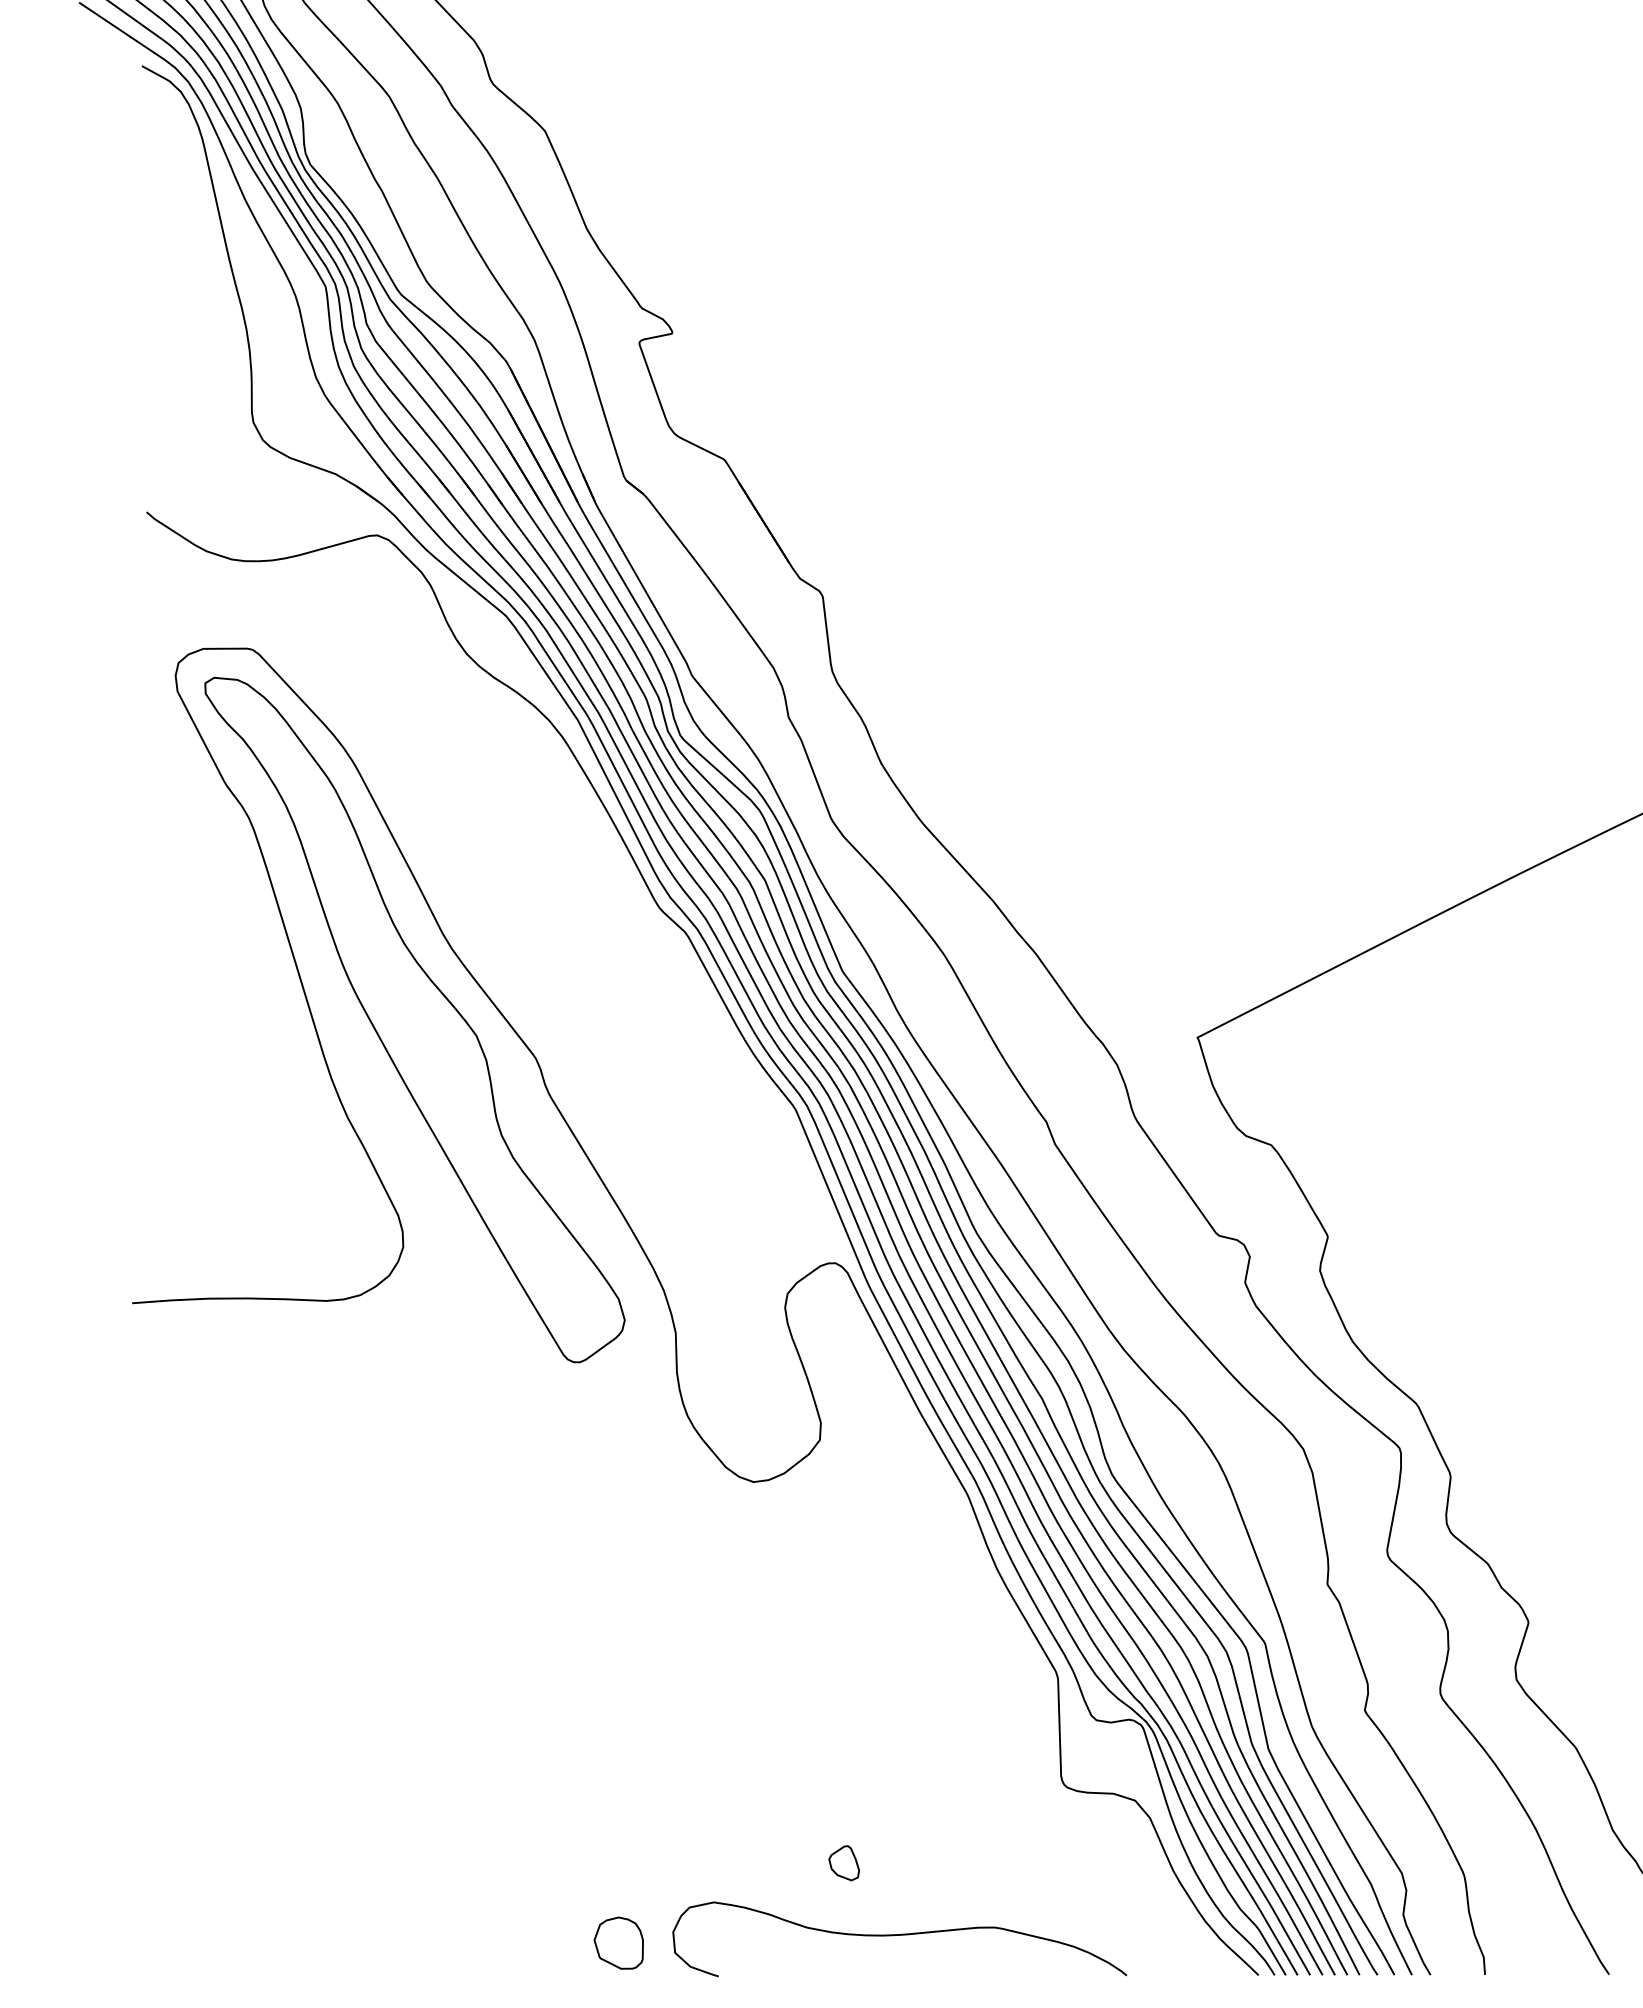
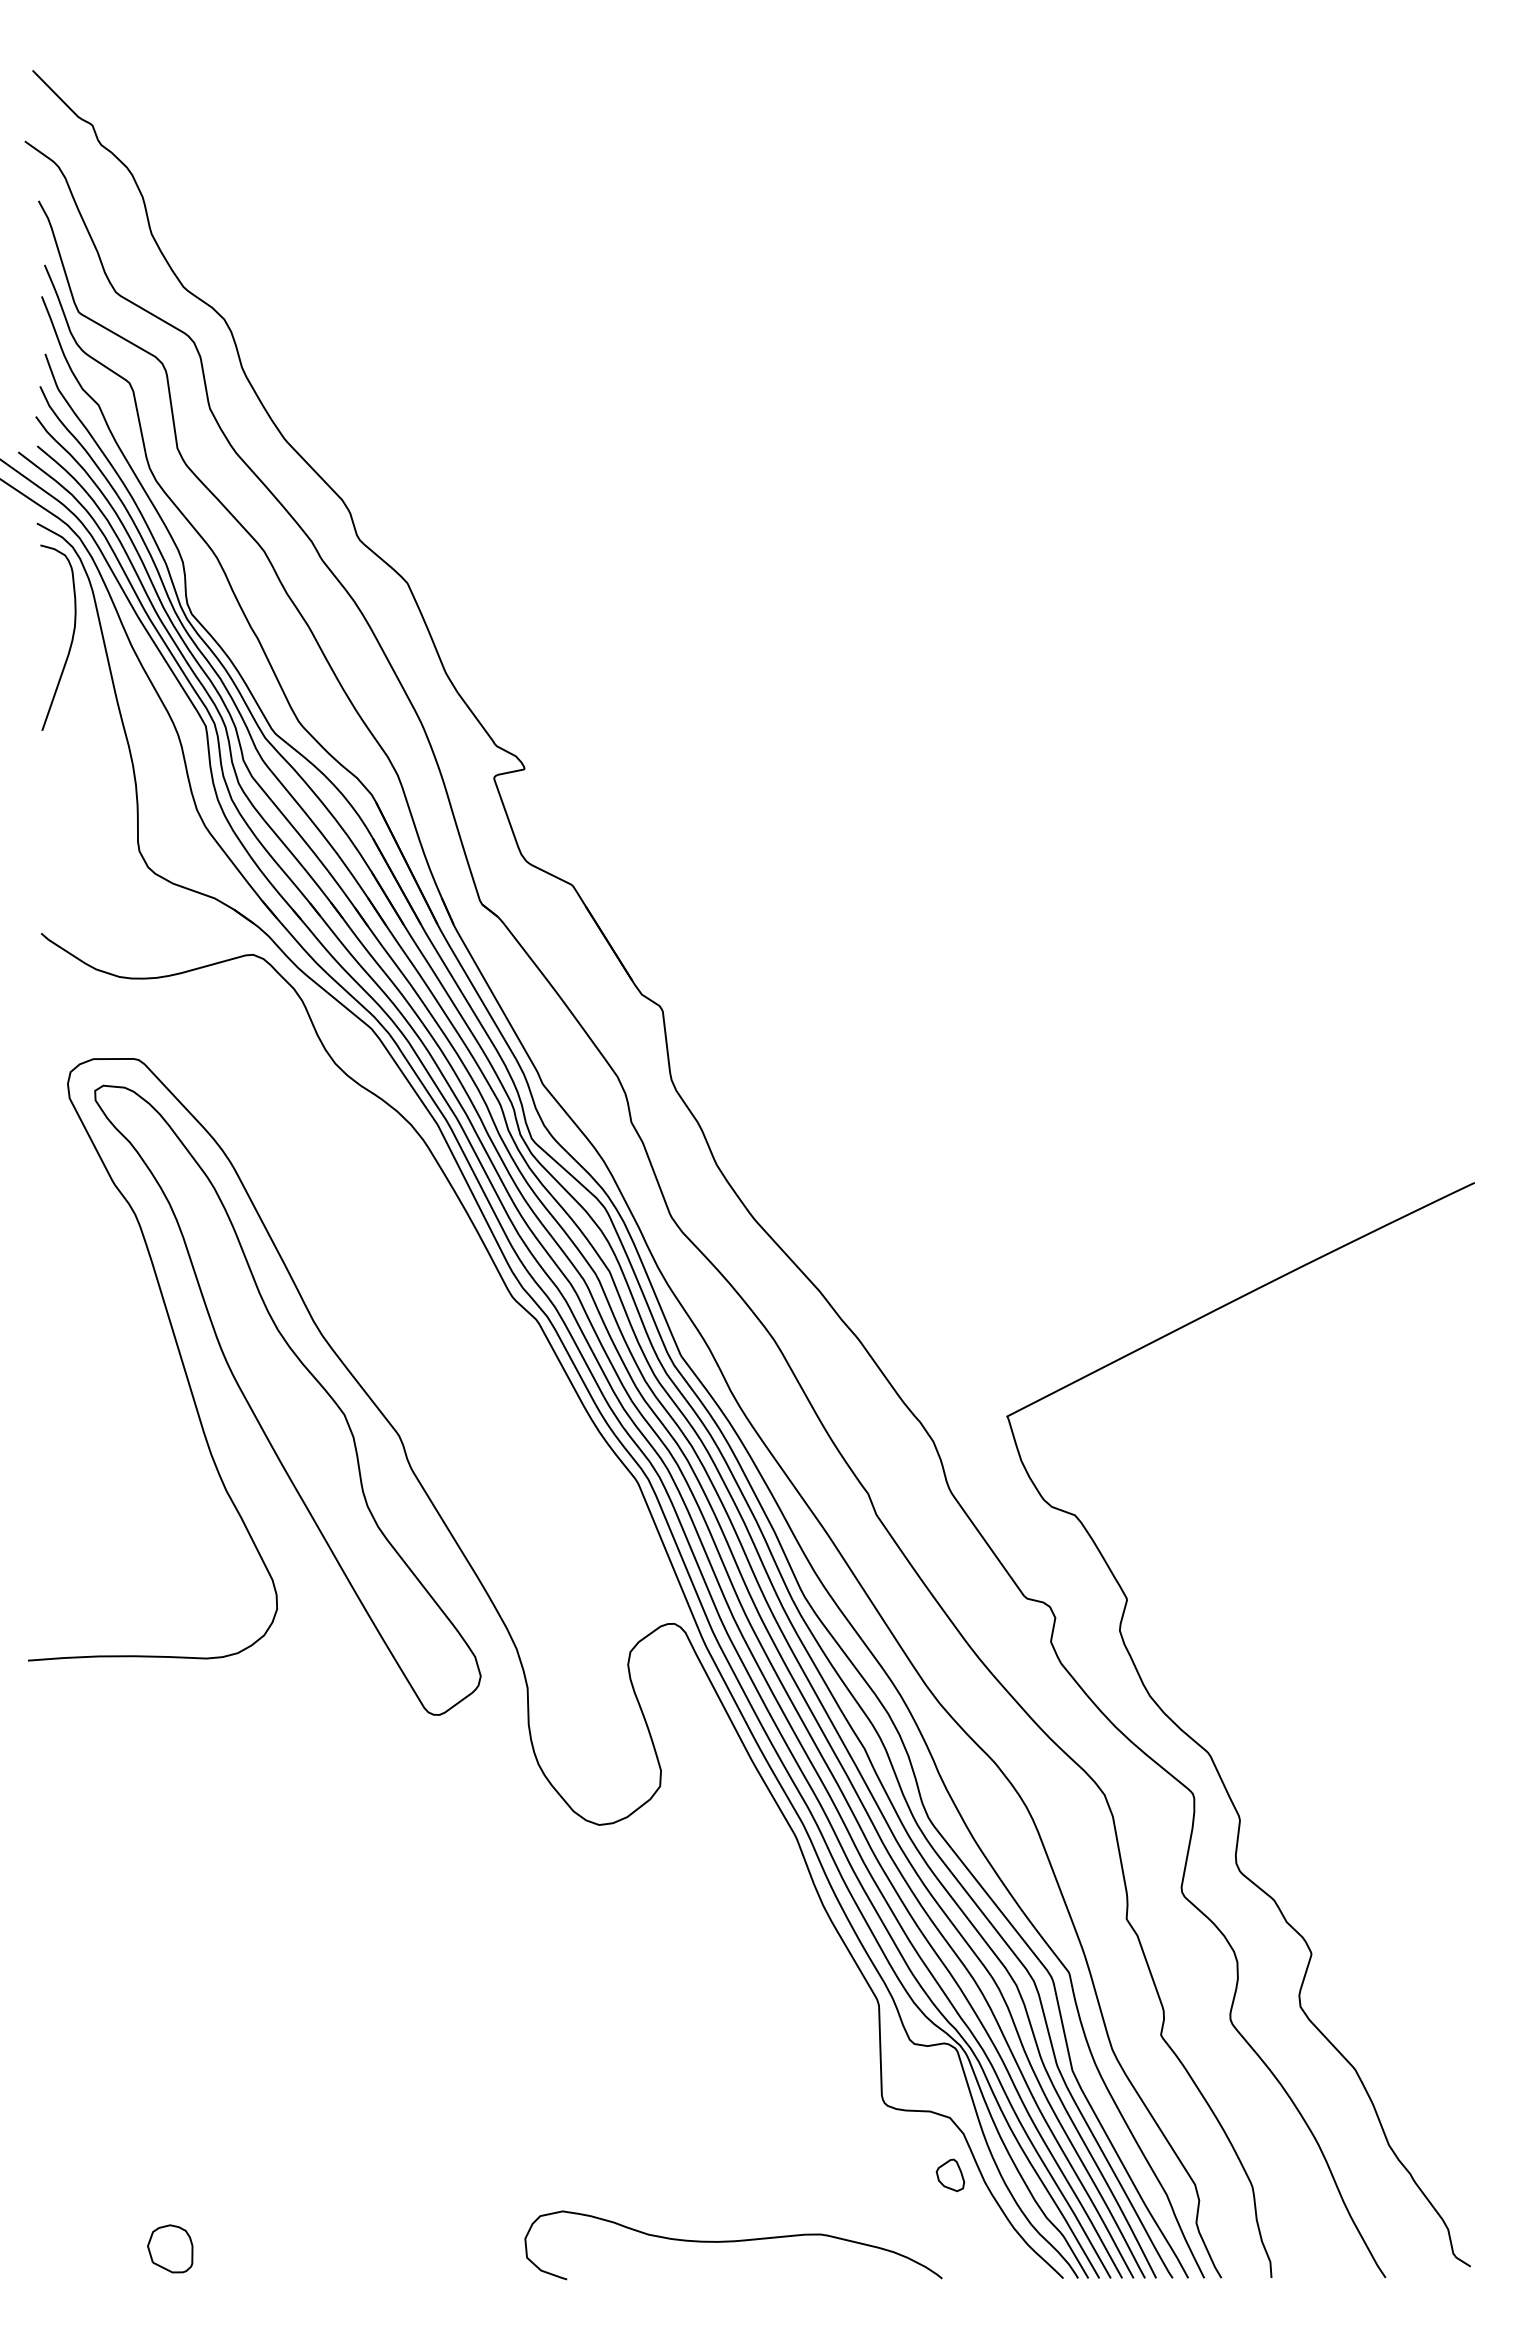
curve: (179, 191) -> (71, 638), added
part: (844, 1863) -> (950, 2175), moved
part: (619, 1942) -> (170, 2248), moved

